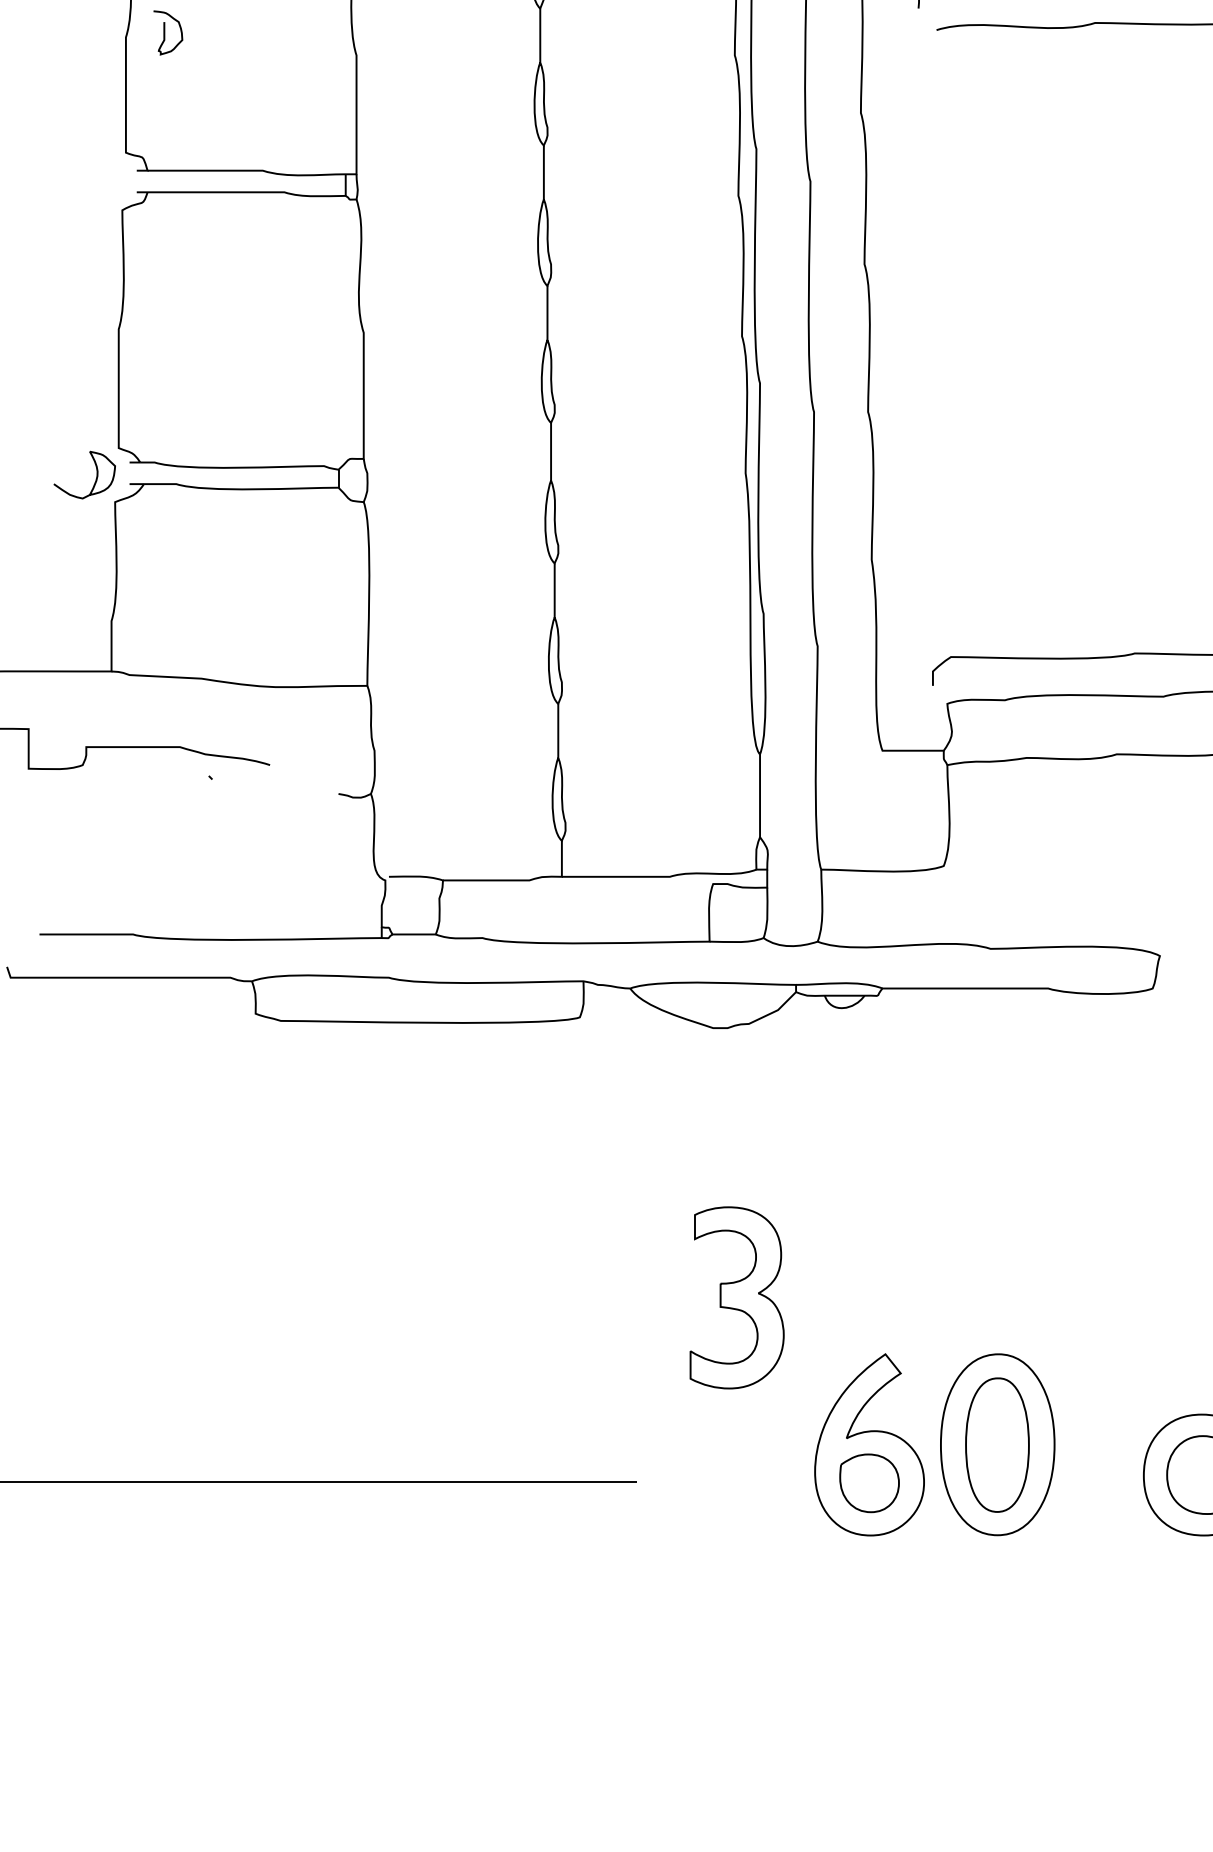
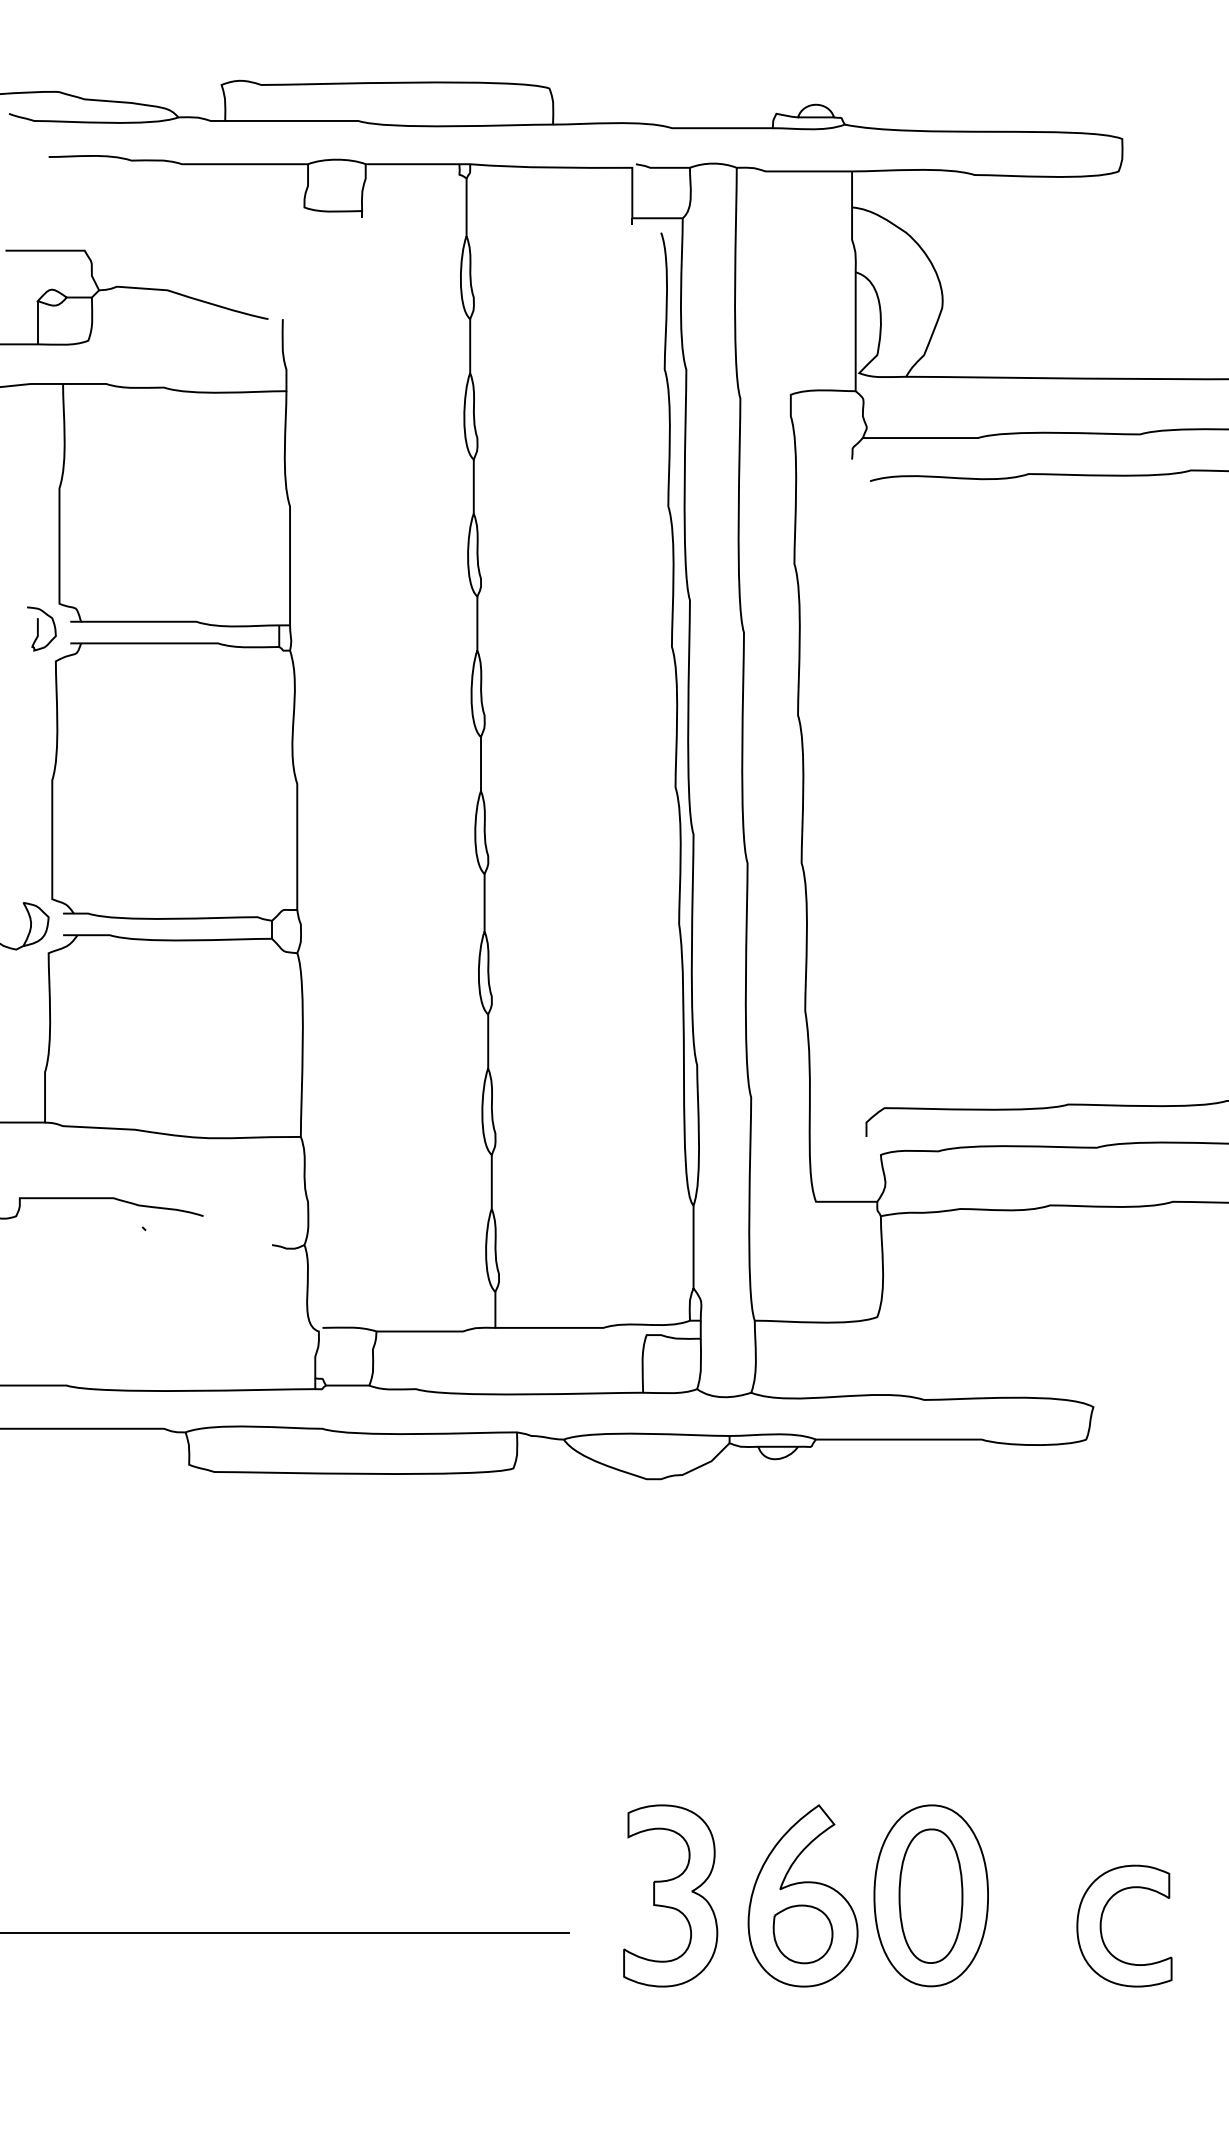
curve: (164, 32) -> (38, 628), moved
part: (736, 1297) -> (670, 1895), moved

